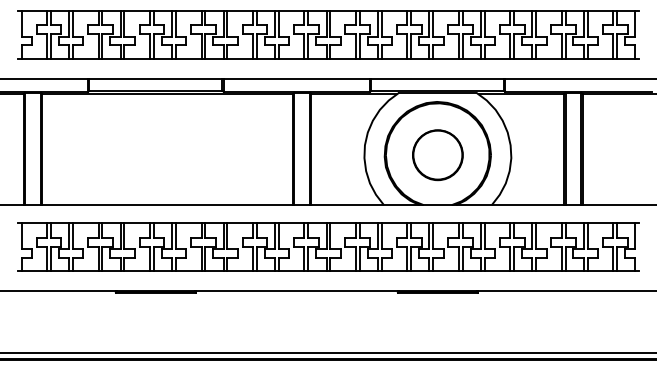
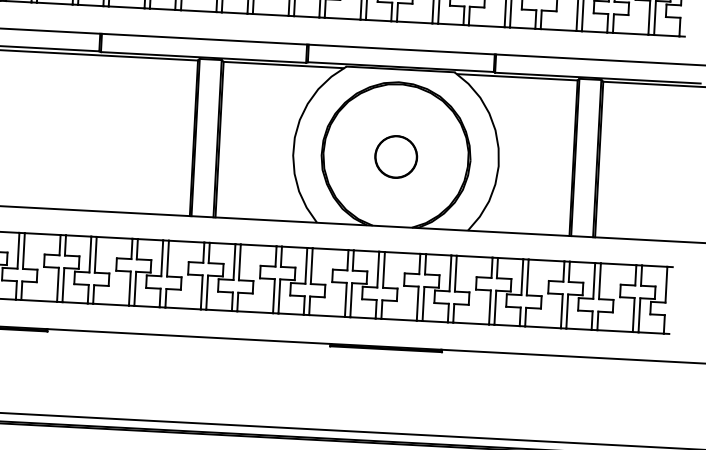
part: (437, 155) -> (395, 157), size x0.6

